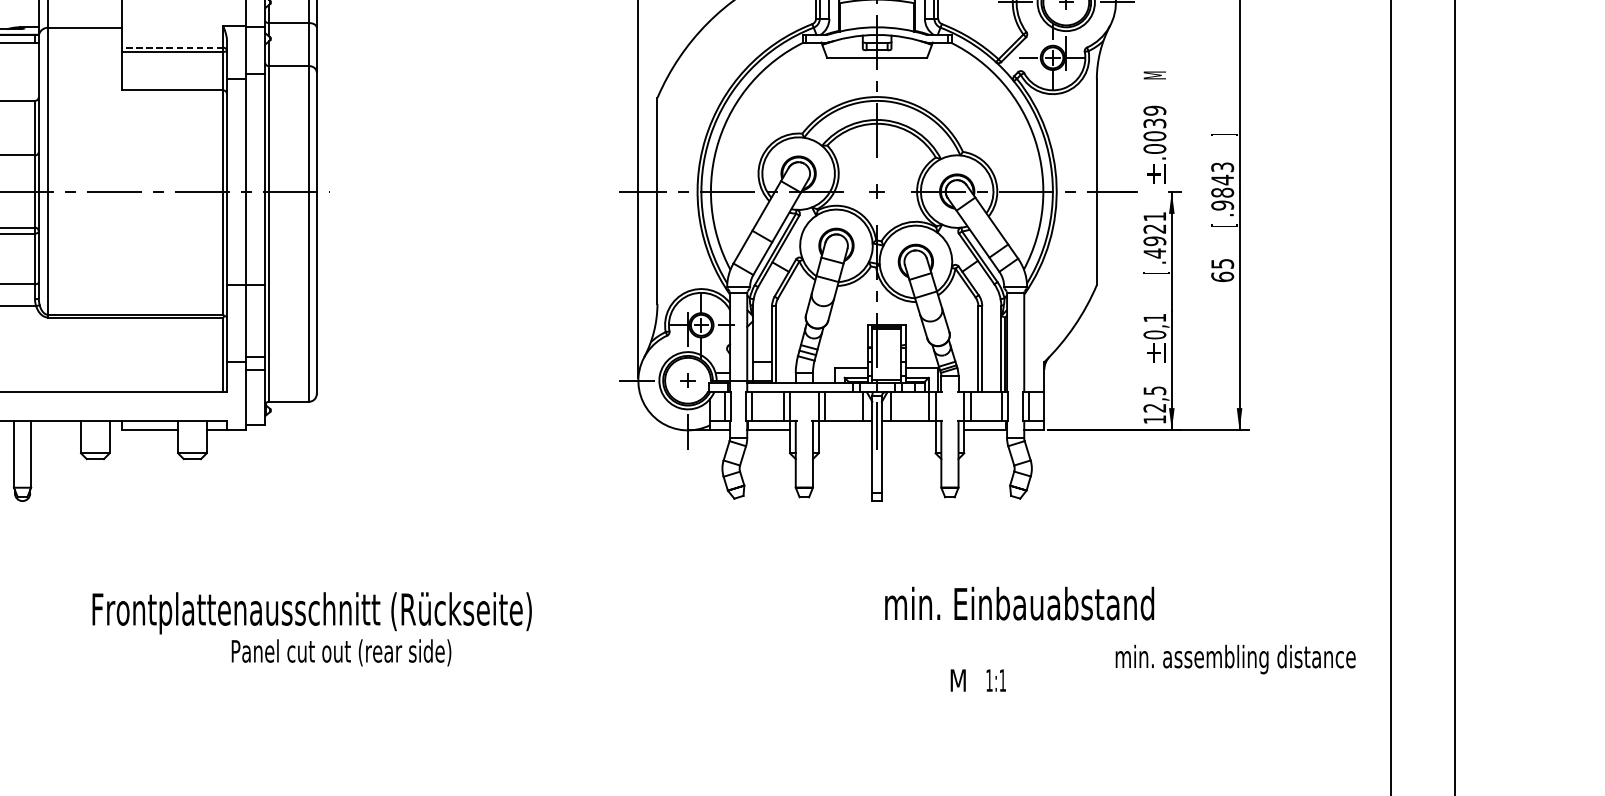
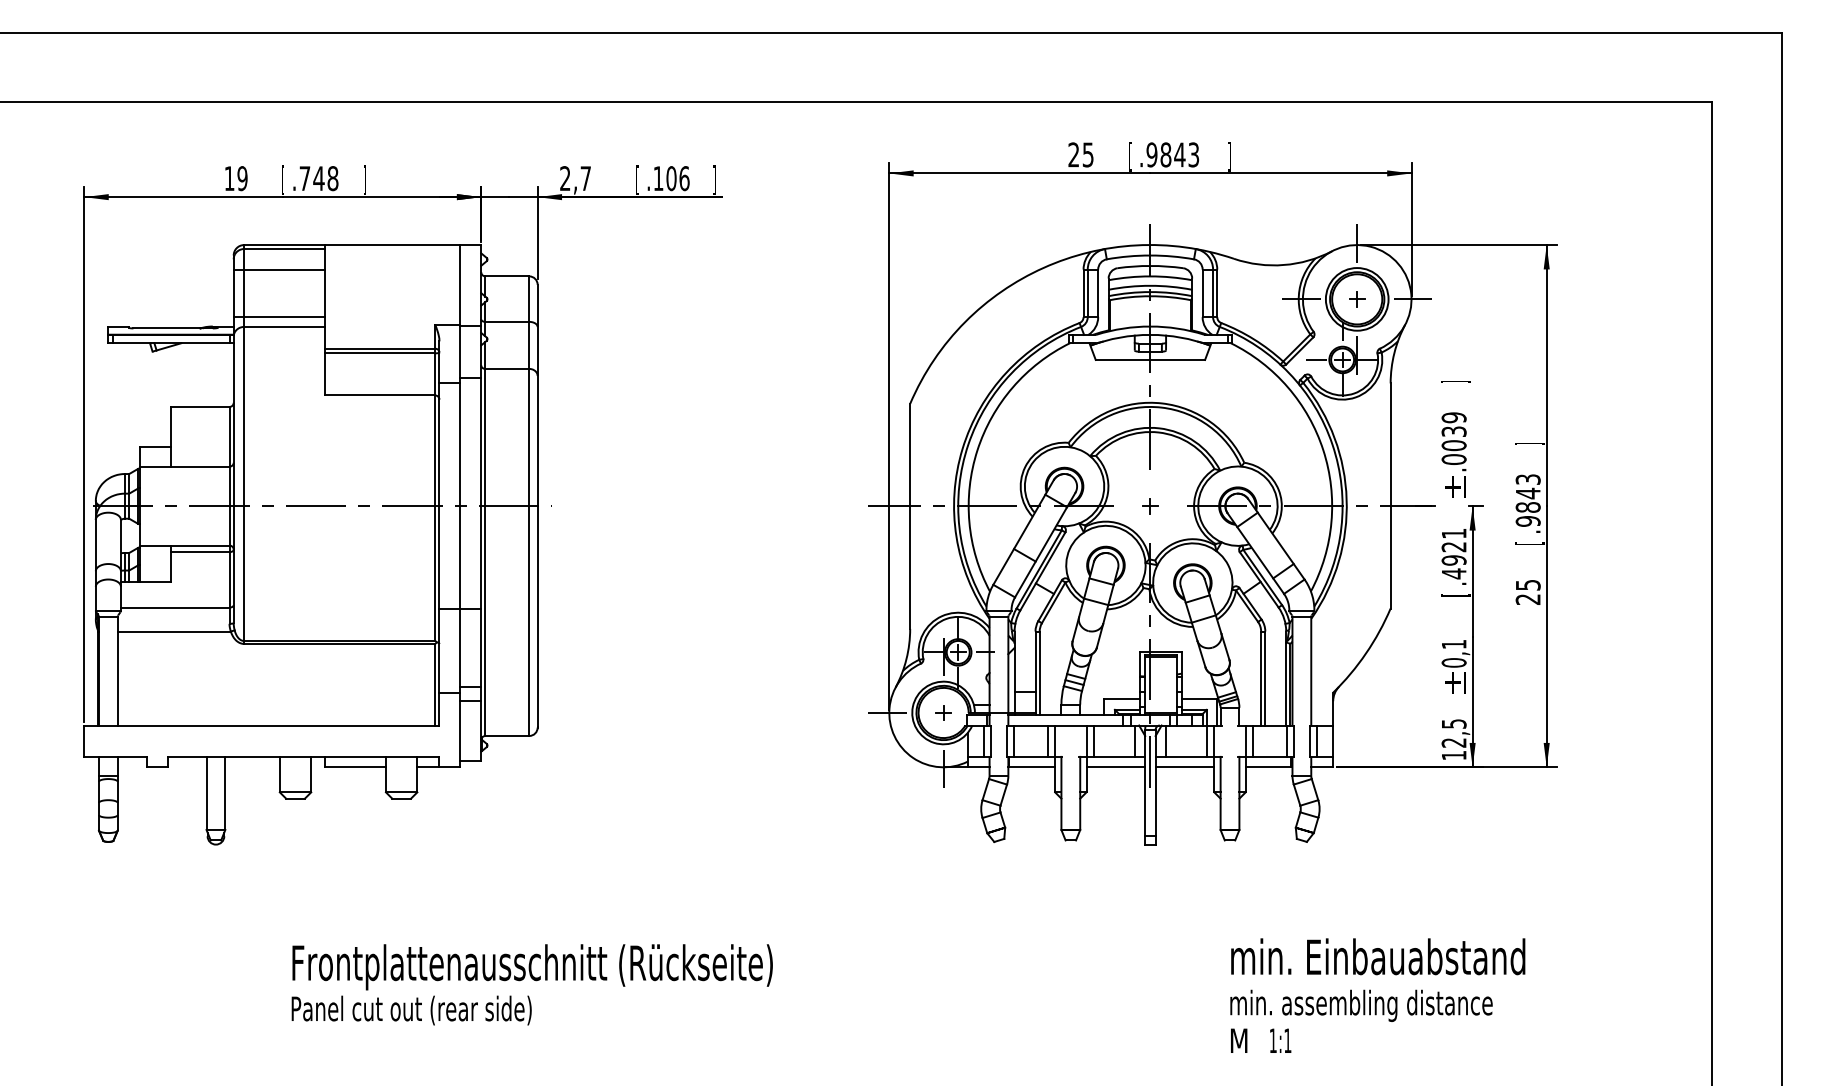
line: (79, 19) -> (278, 317), added
line: (172, 47) -> (379, 348), dashed -> solid
text: (1156, 74) -> (1455, 378), M -> ]
text: (1221, 276) -> (1527, 599), 65 -> 25
line: (845, 430) -> (1115, 767), added
line: (908, 430) -> (1184, 767), added
text: (1019, 603) -> (1378, 956), moved
text: (341, 652) -> (411, 1010), moved
text: (1235, 659) -> (1361, 1005), moved

